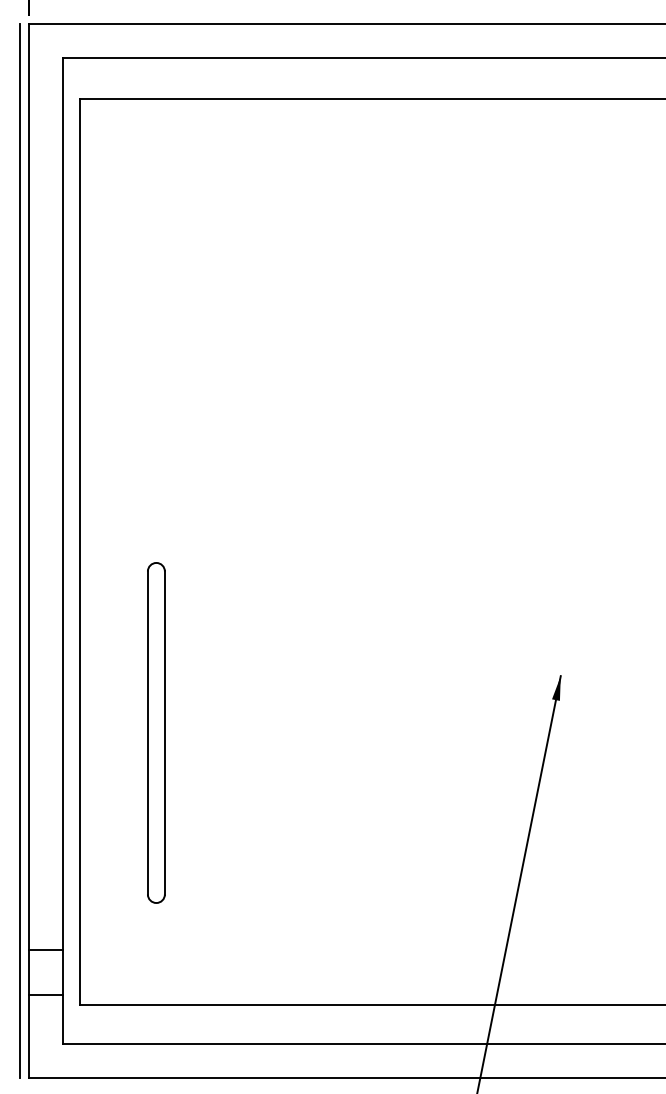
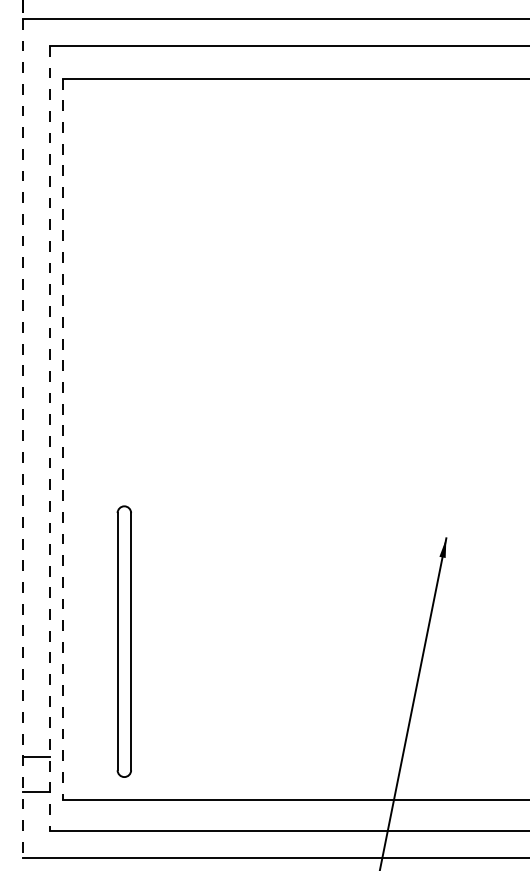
line: (20, 550) -> (16, 438), removed
line: (28, 551) -> (22, 439), solid -> dashed
line: (62, 551) -> (49, 439), solid -> dashed
line: (79, 552) -> (63, 439), solid -> dashed
part: (156, 732) -> (124, 641), moved

